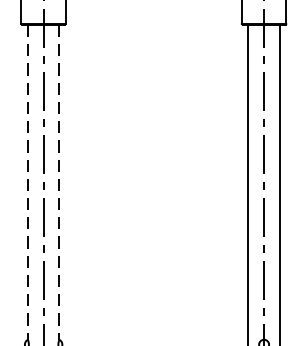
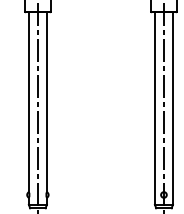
line: (27, 183) -> (28, 102), dashed -> solid
line: (58, 183) -> (46, 102), dashed -> solid

